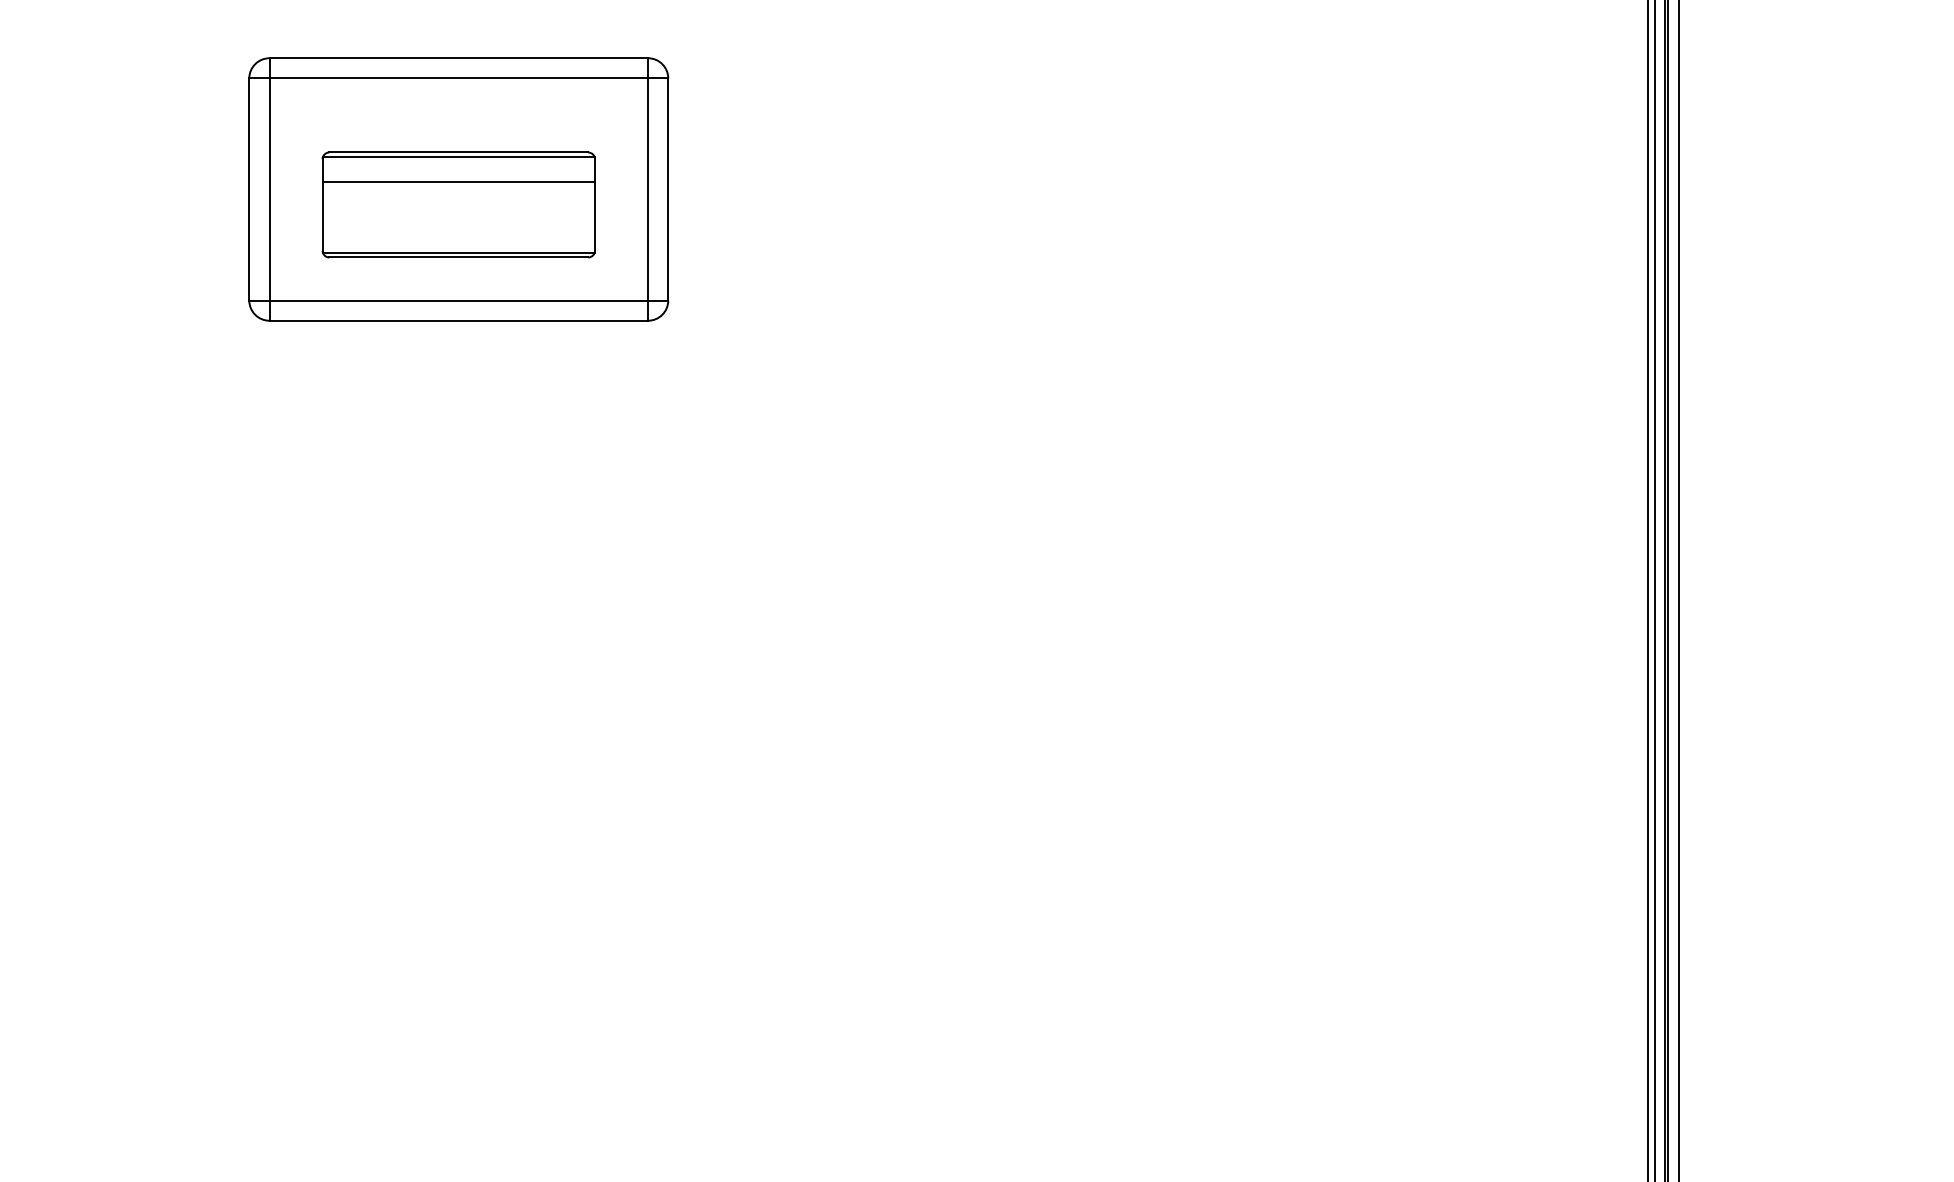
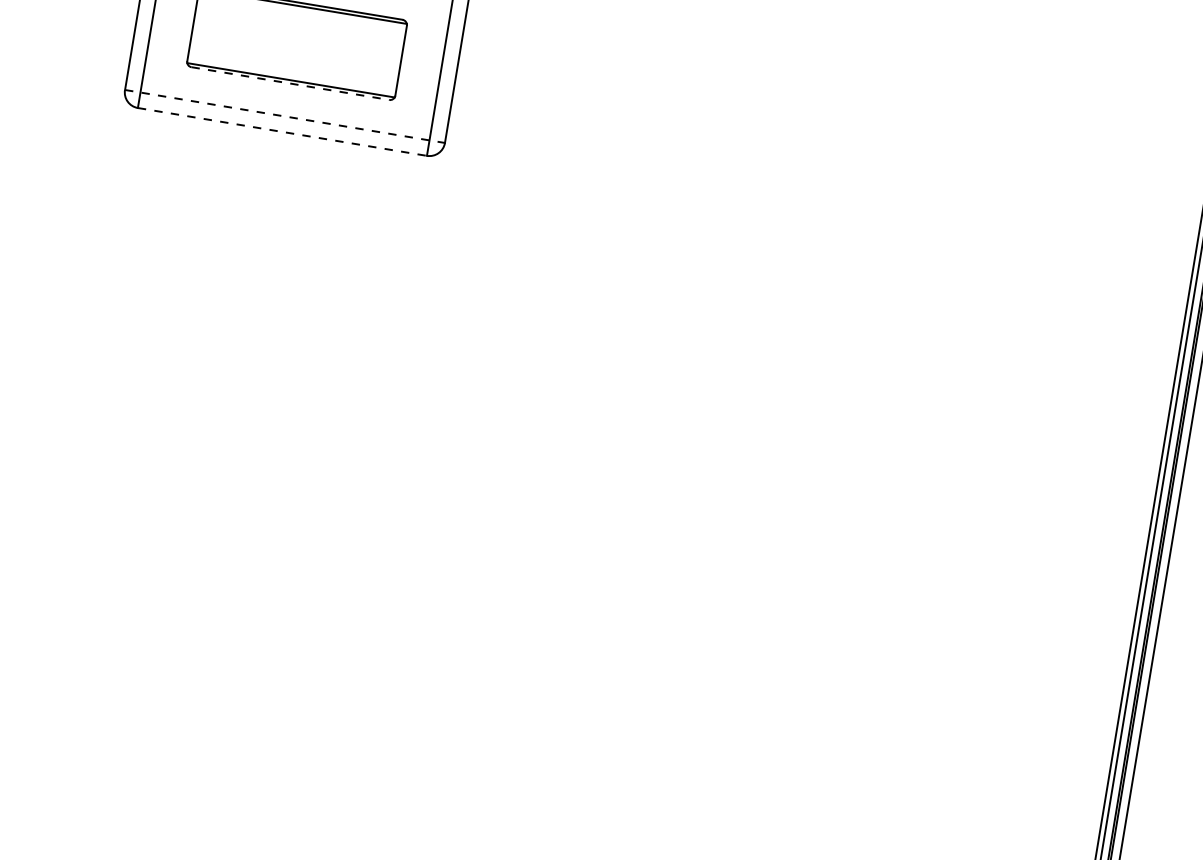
line: (458, 181) -> (299, 25), removed
line: (459, 257) -> (290, 83), solid -> dashed
line: (459, 300) -> (285, 116), solid -> dashed
line: (459, 320) -> (283, 131), solid -> dashed

